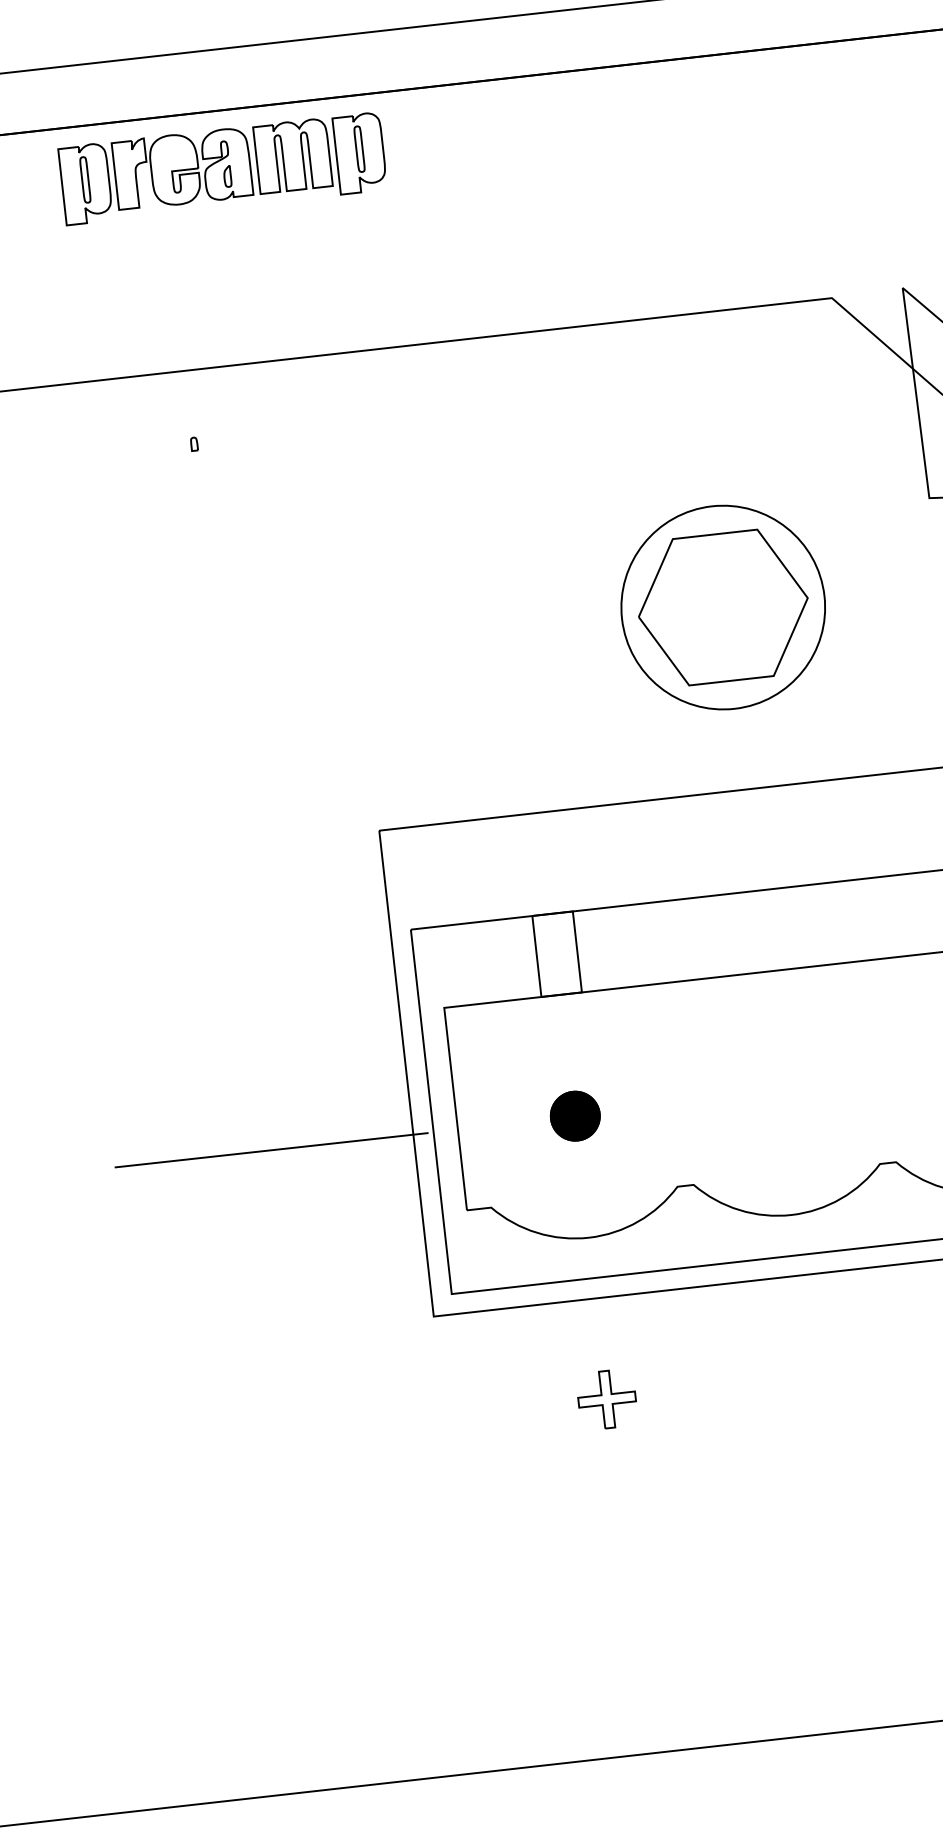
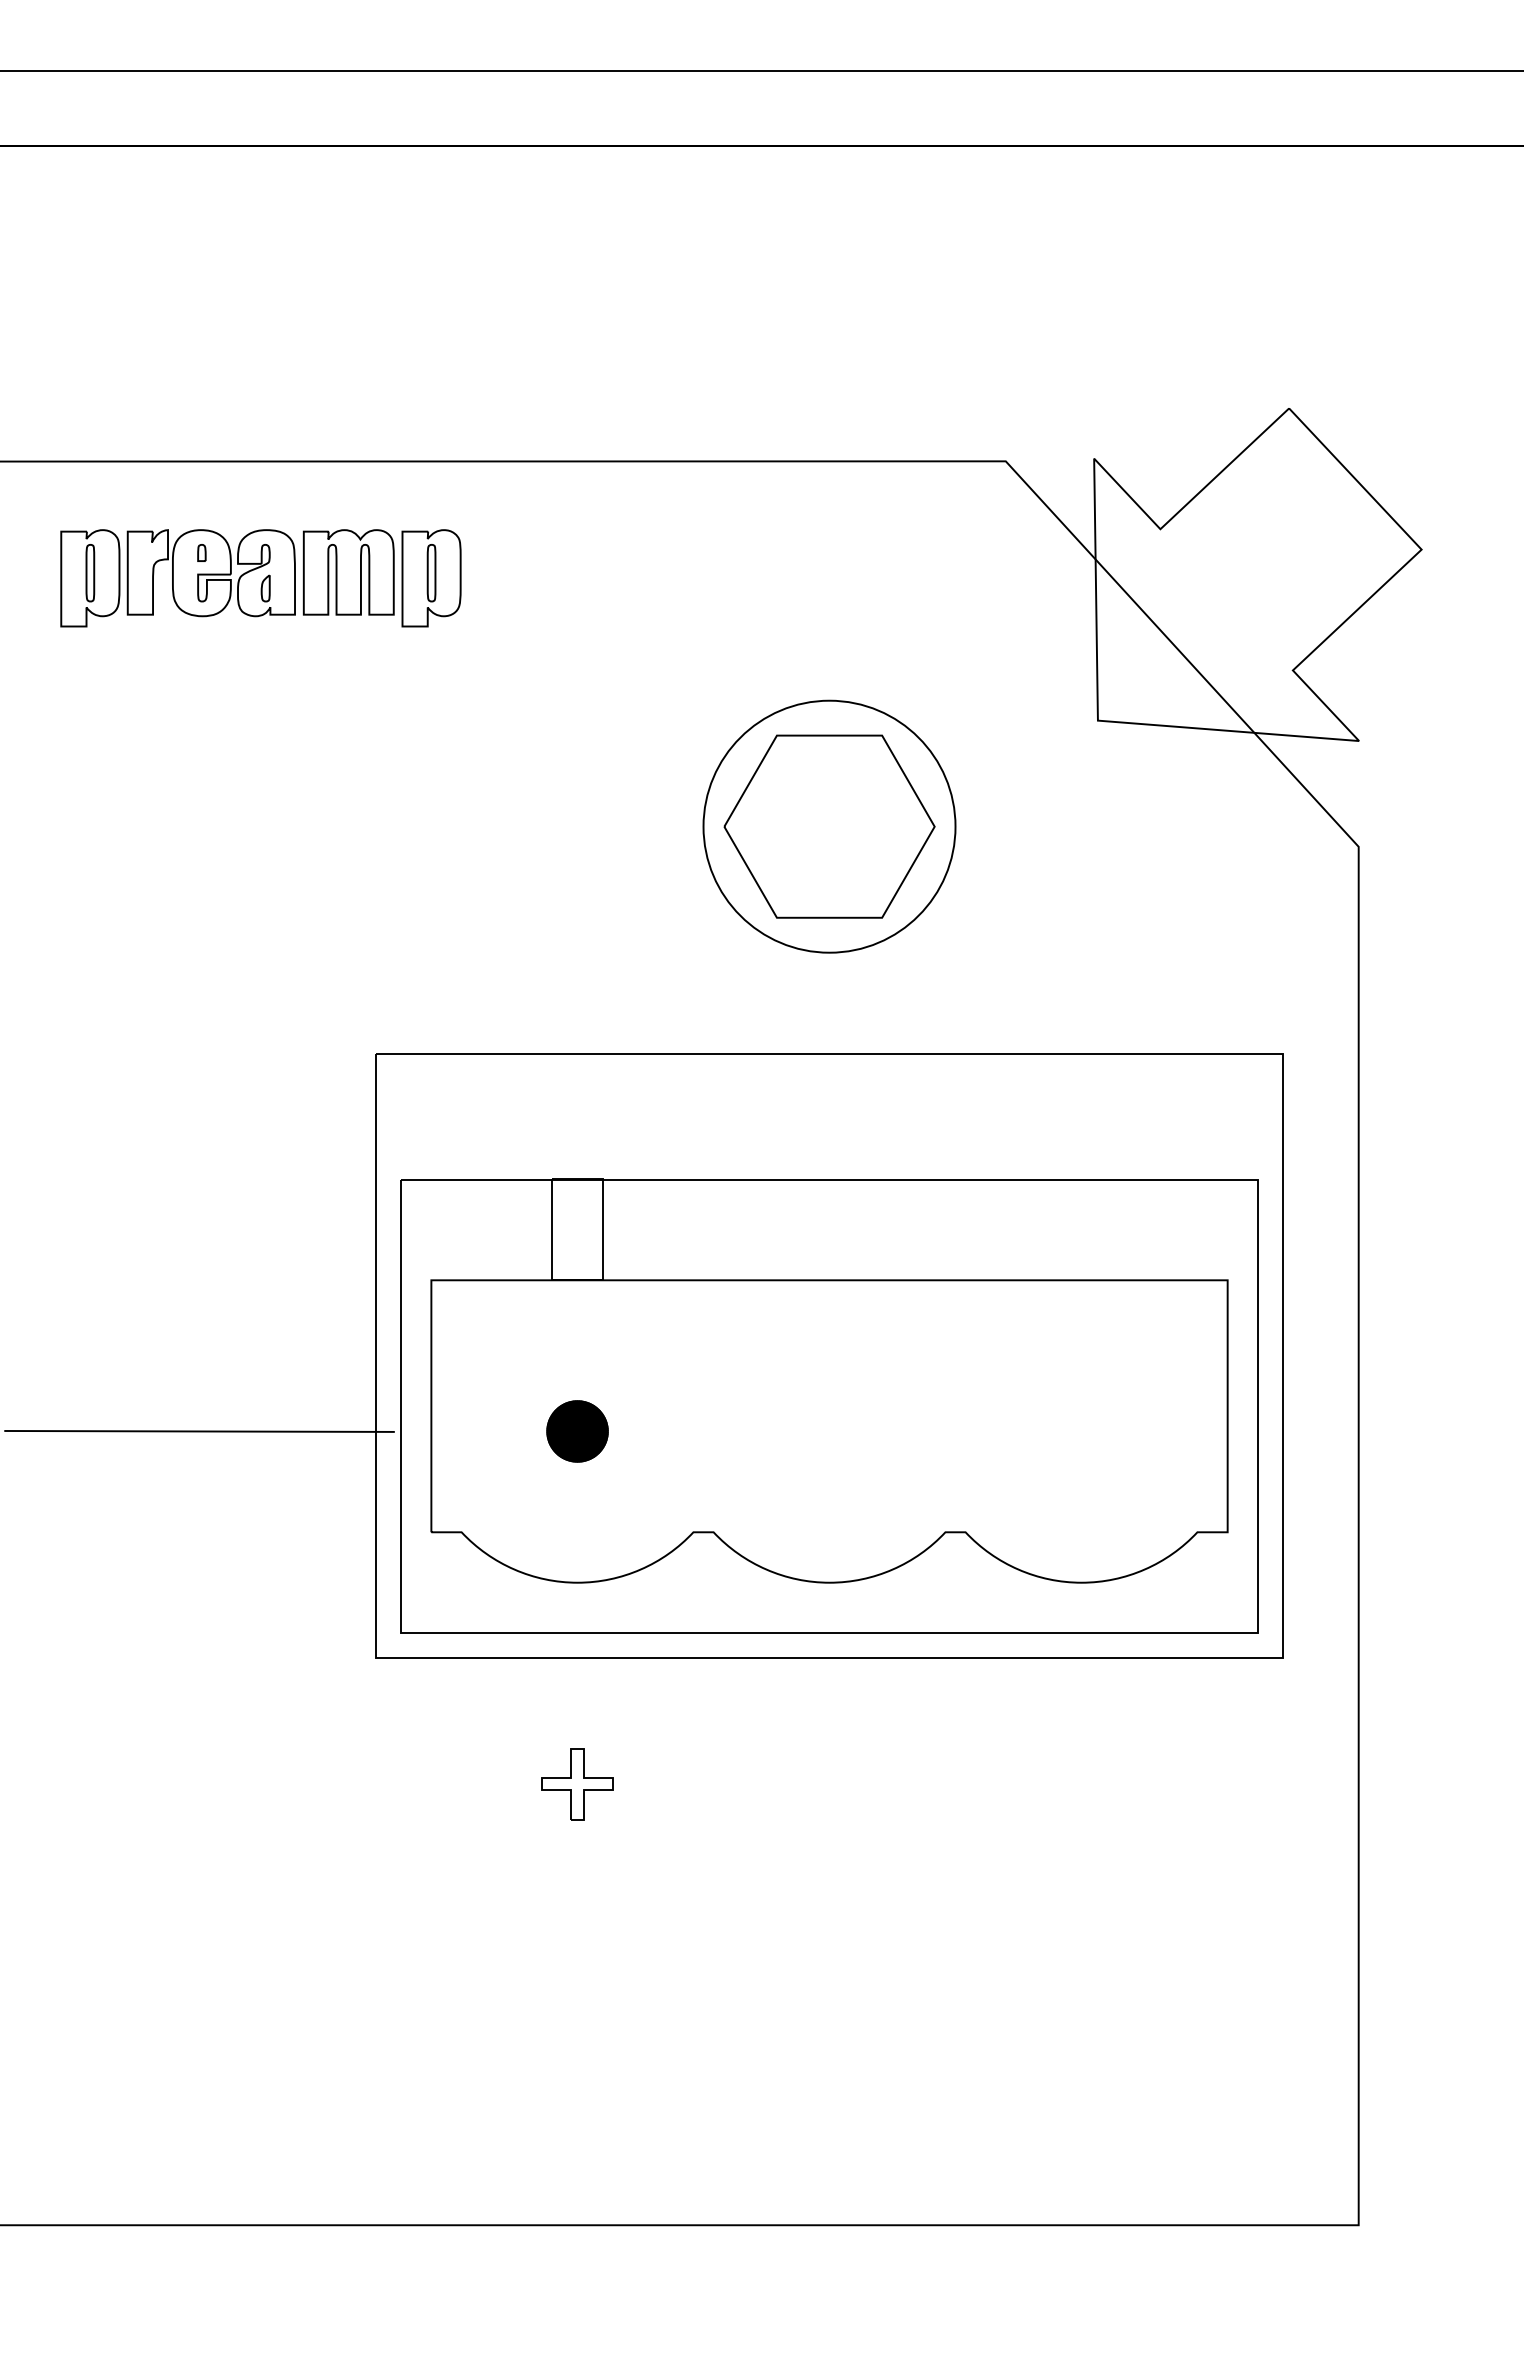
part: (222, 168) -> (260, 578), moved

